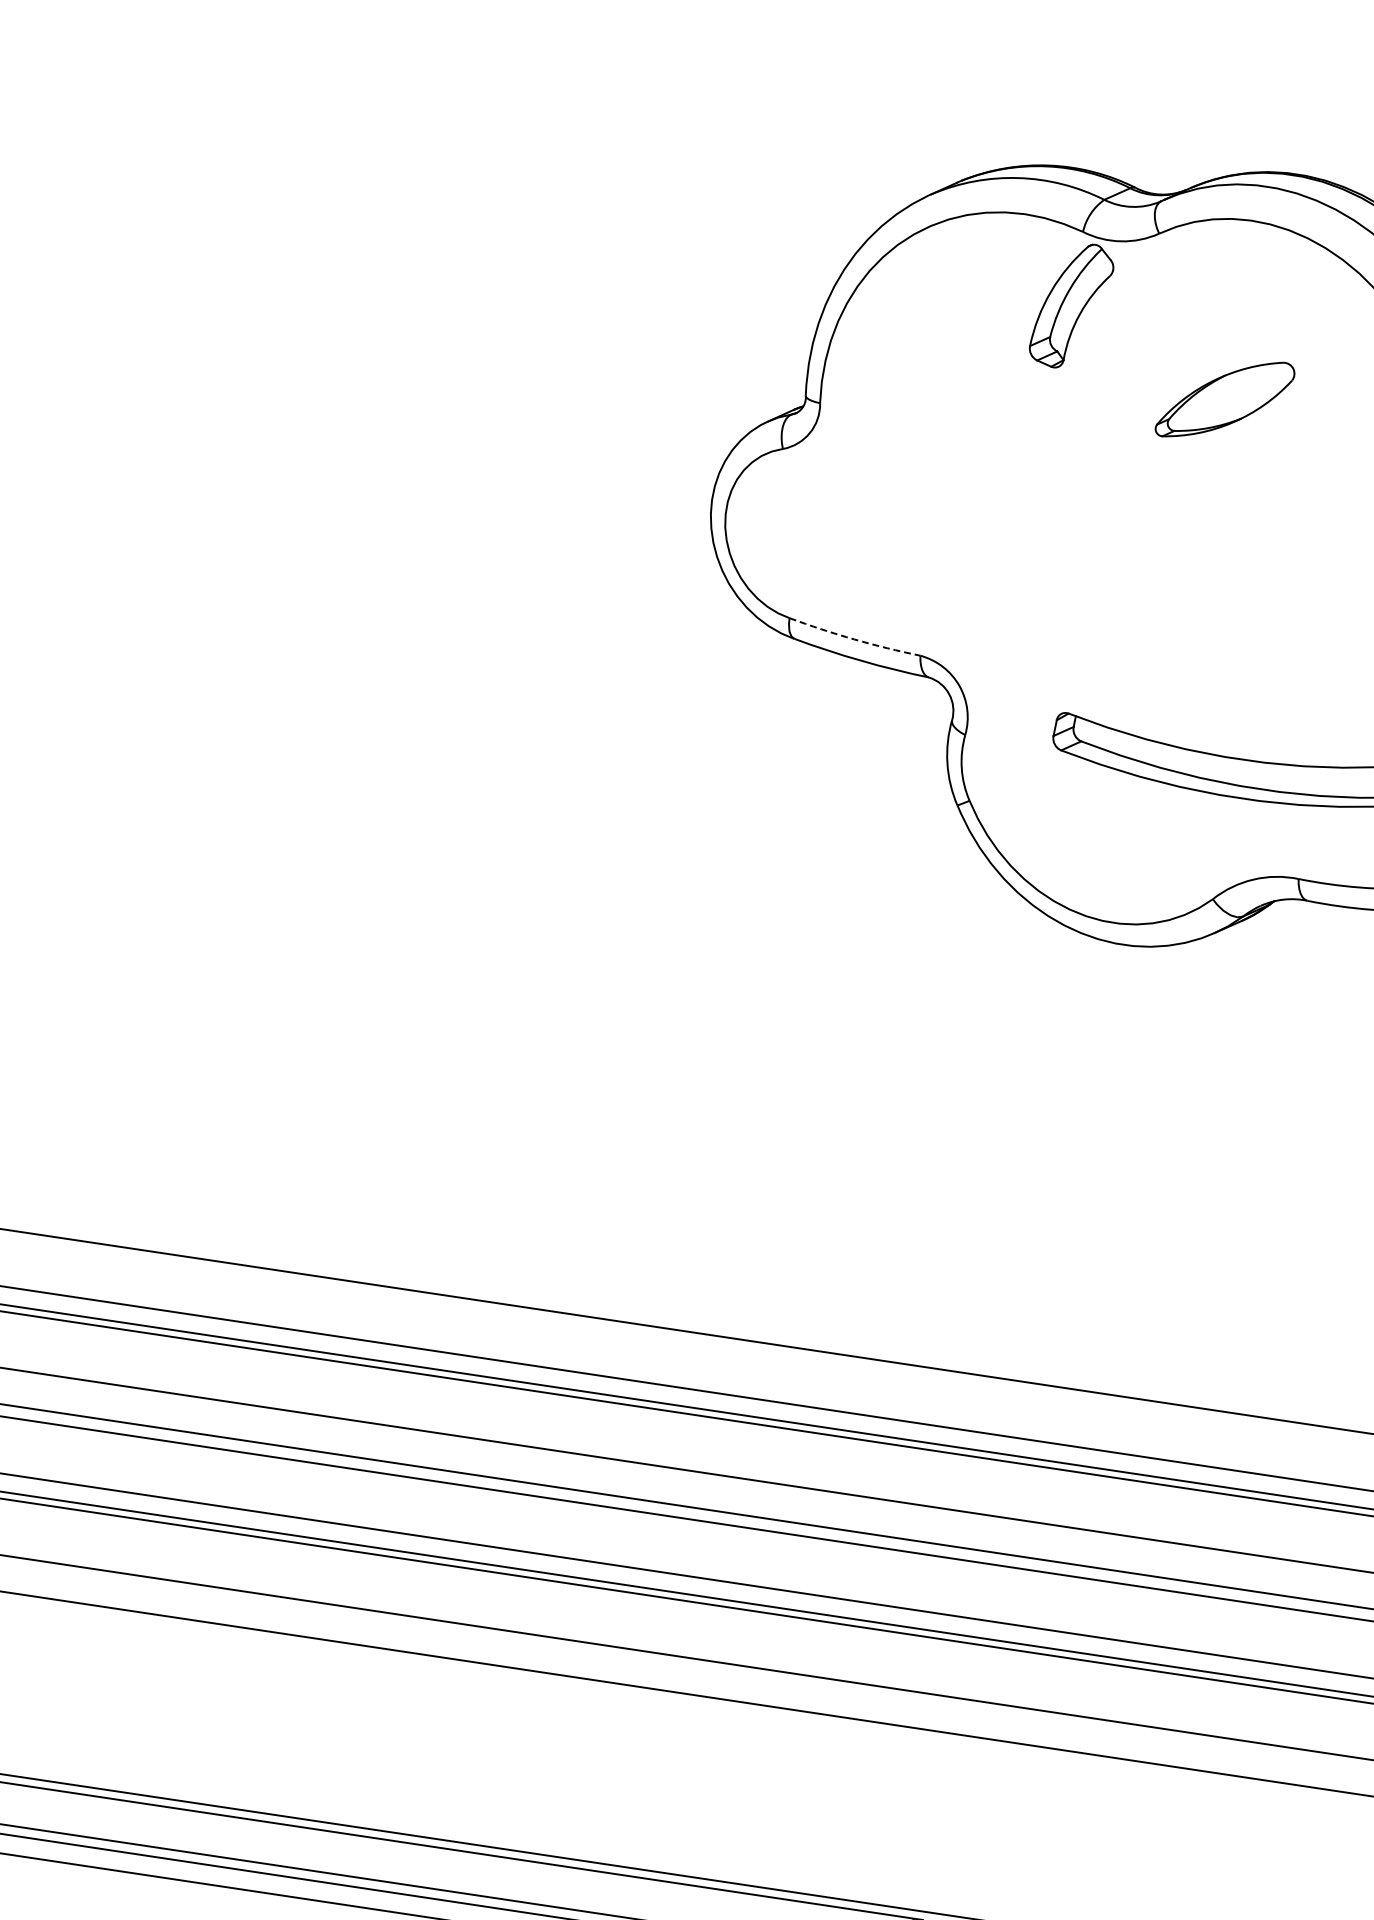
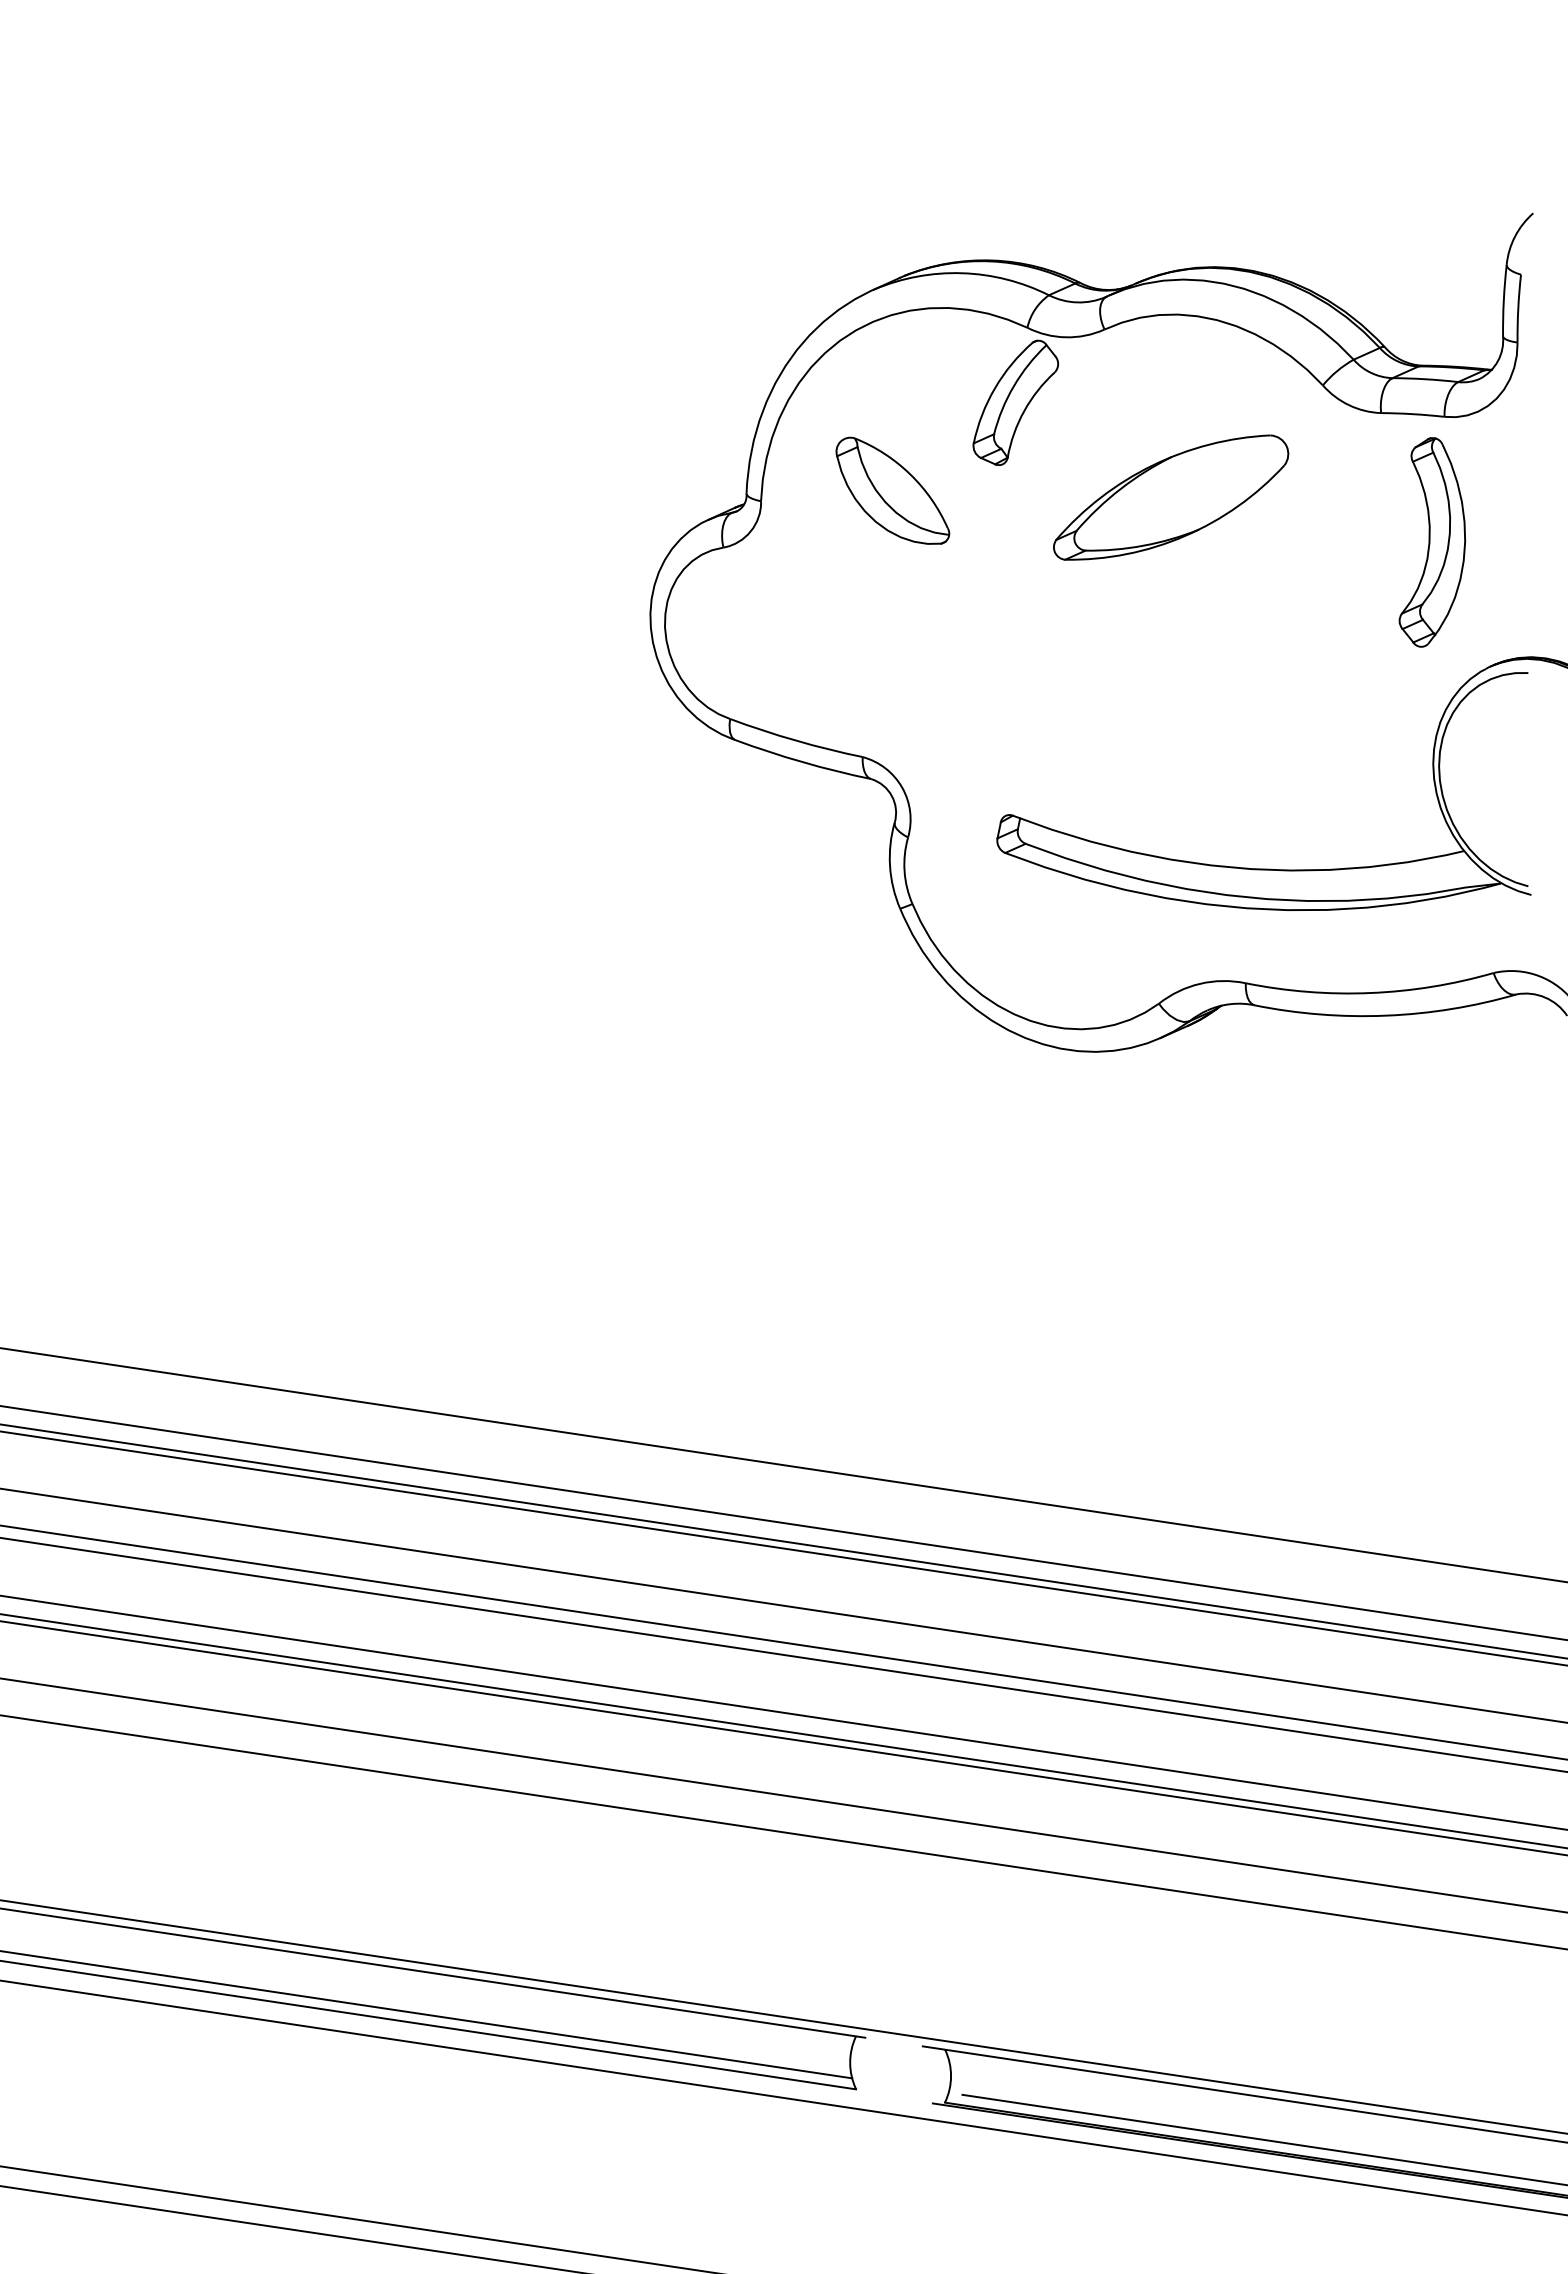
part: (949, 392) -> (892, 490), added
part: (1225, 399) -> (1171, 497), size x1.67
arc: (854, 639) -> (795, 740), dashed -> solid

